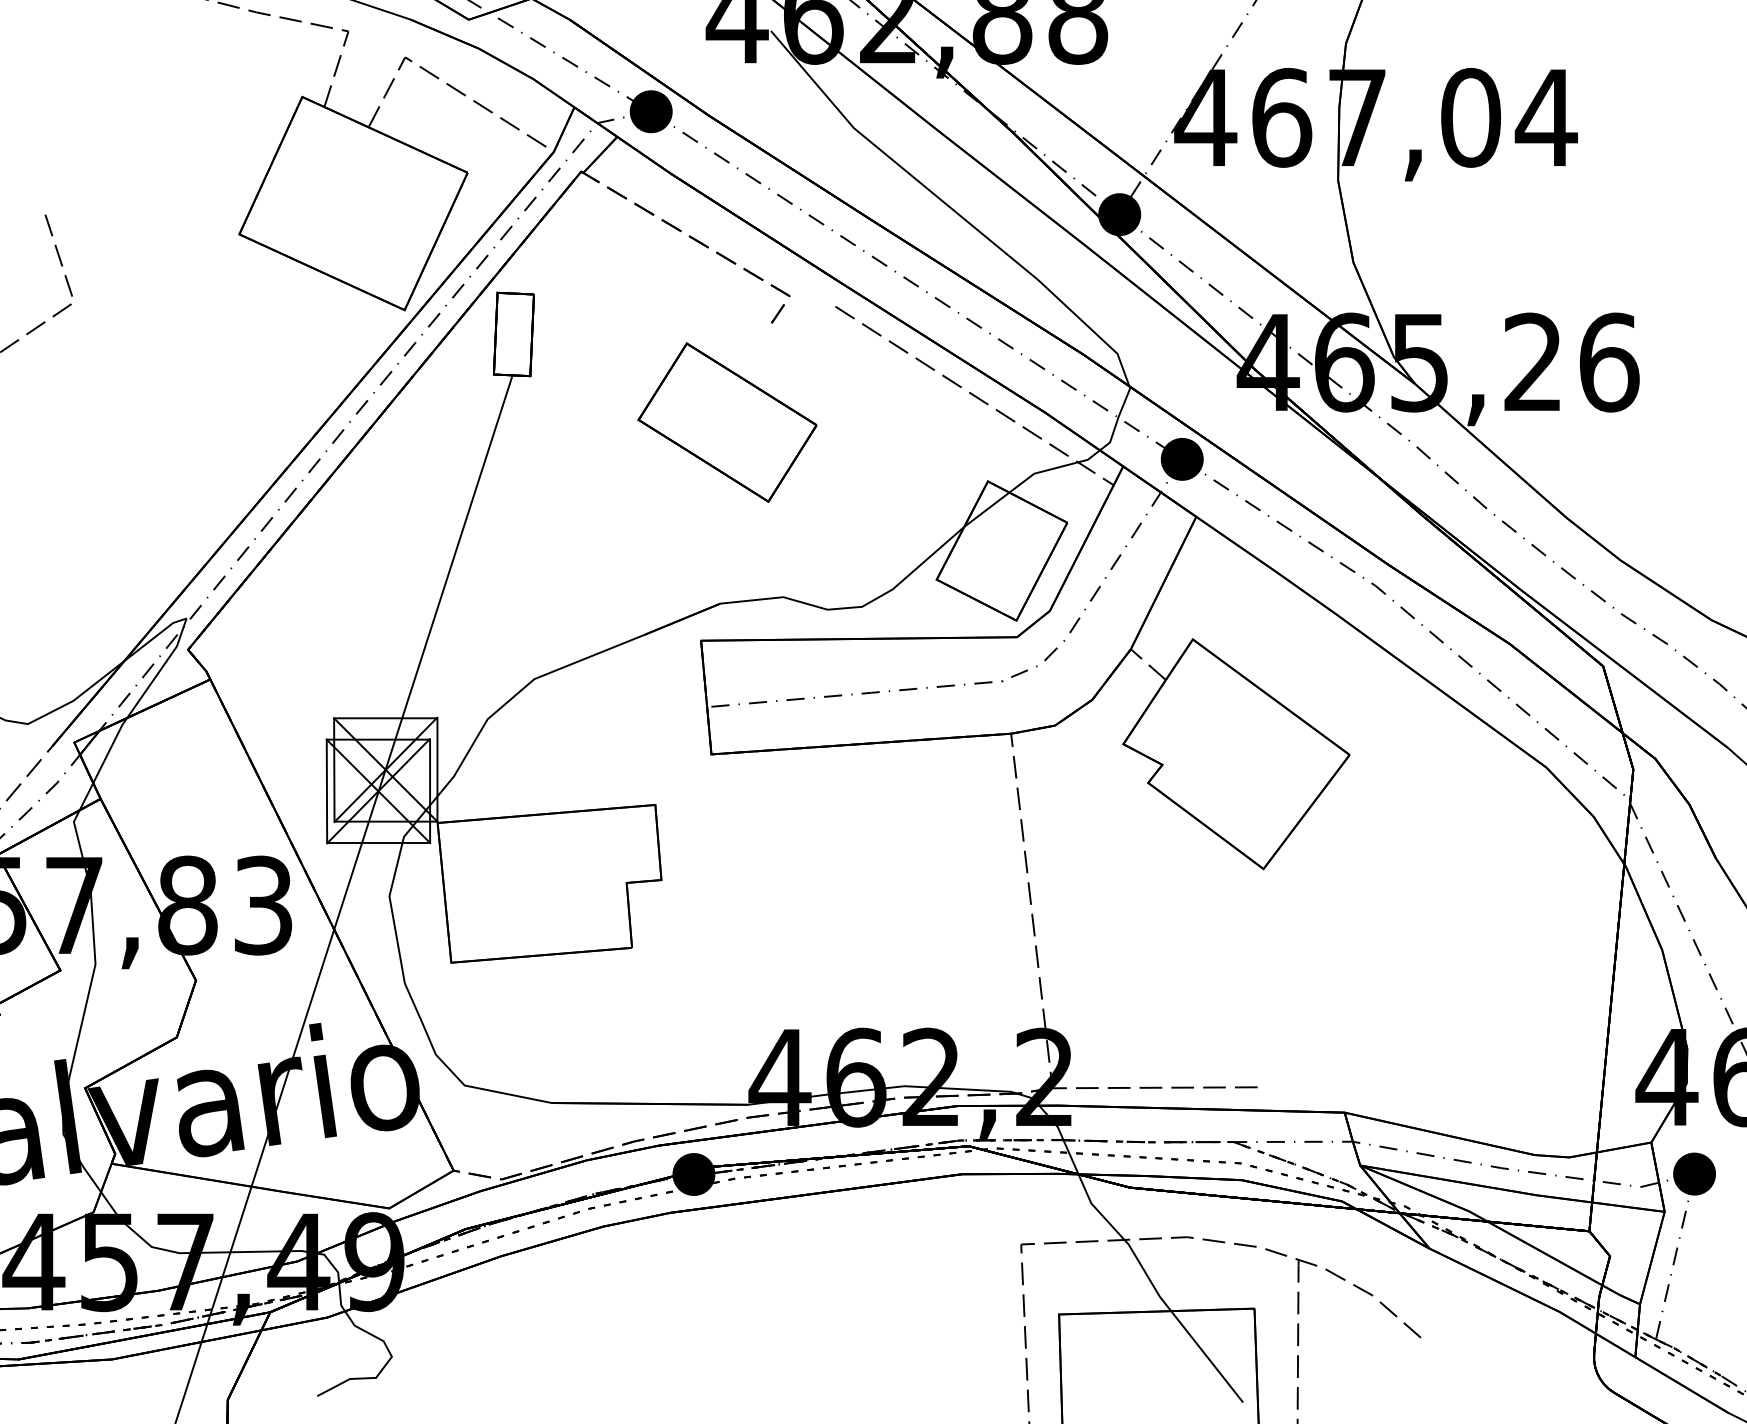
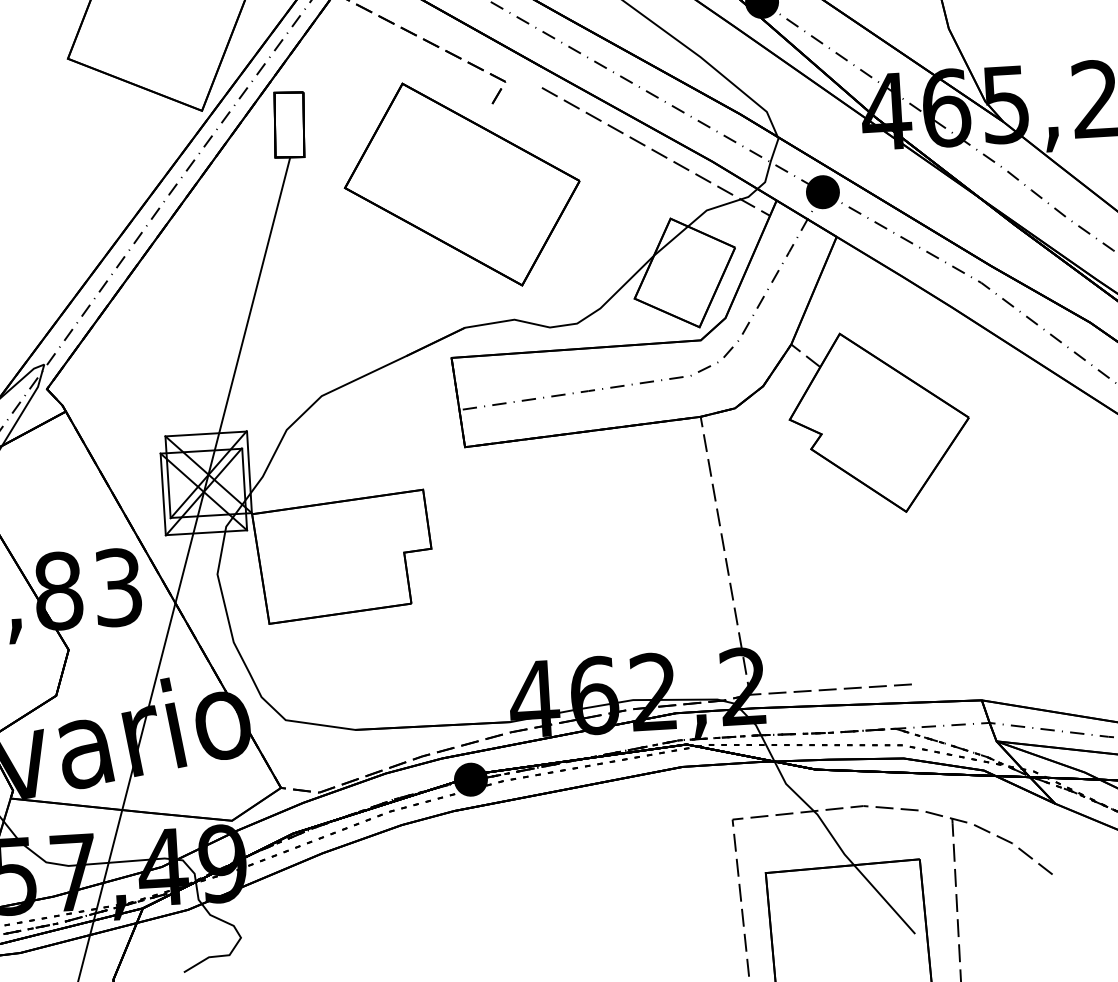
part: (727, 422) -> (462, 184), size x1.67

